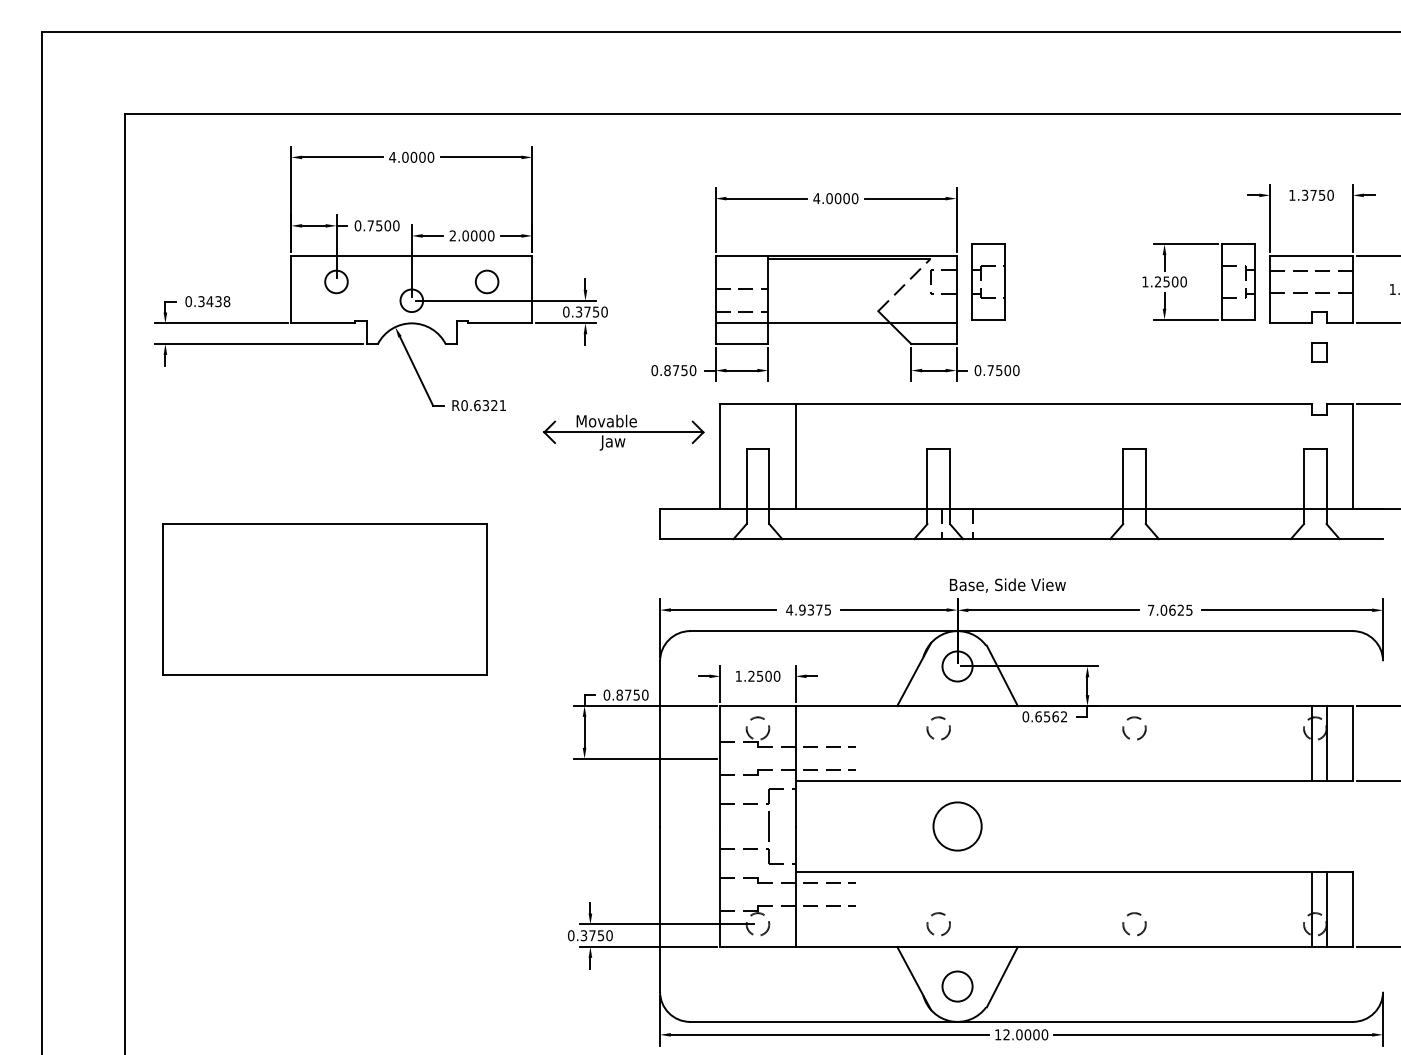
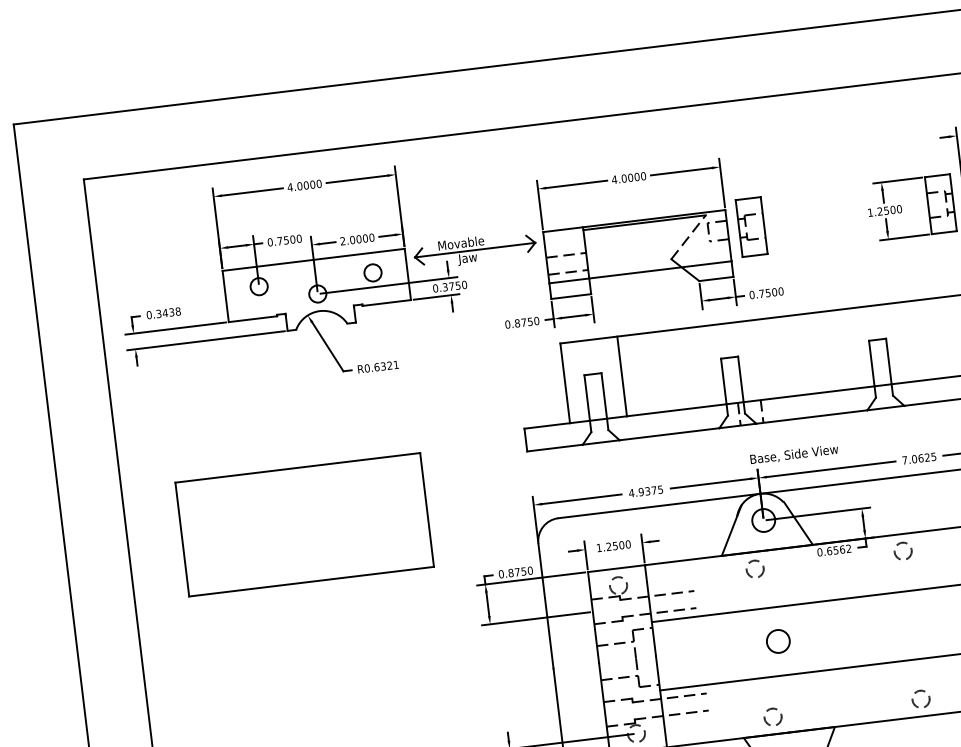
part: (623, 432) -> (474, 250), moved
part: (324, 599) -> (304, 524), moved
circle: (957, 826) -> (778, 641), size x0.62

